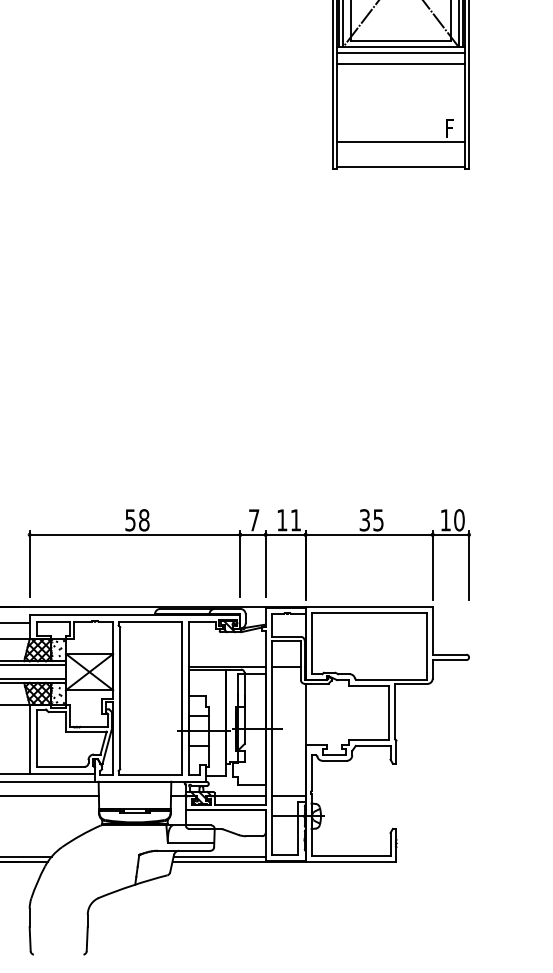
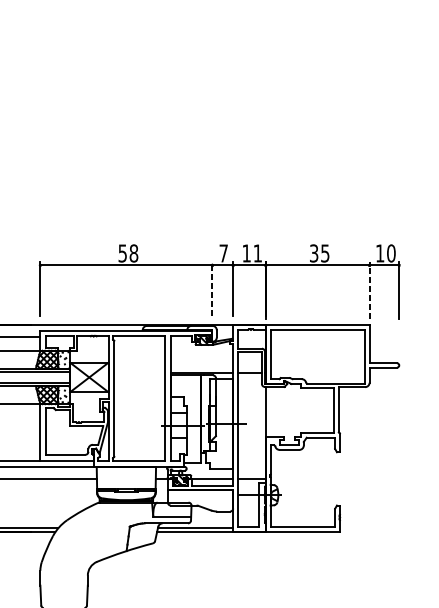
line: (240, 563) -> (212, 288), solid -> dashed
line: (432, 565) -> (369, 290), solid -> dashed

